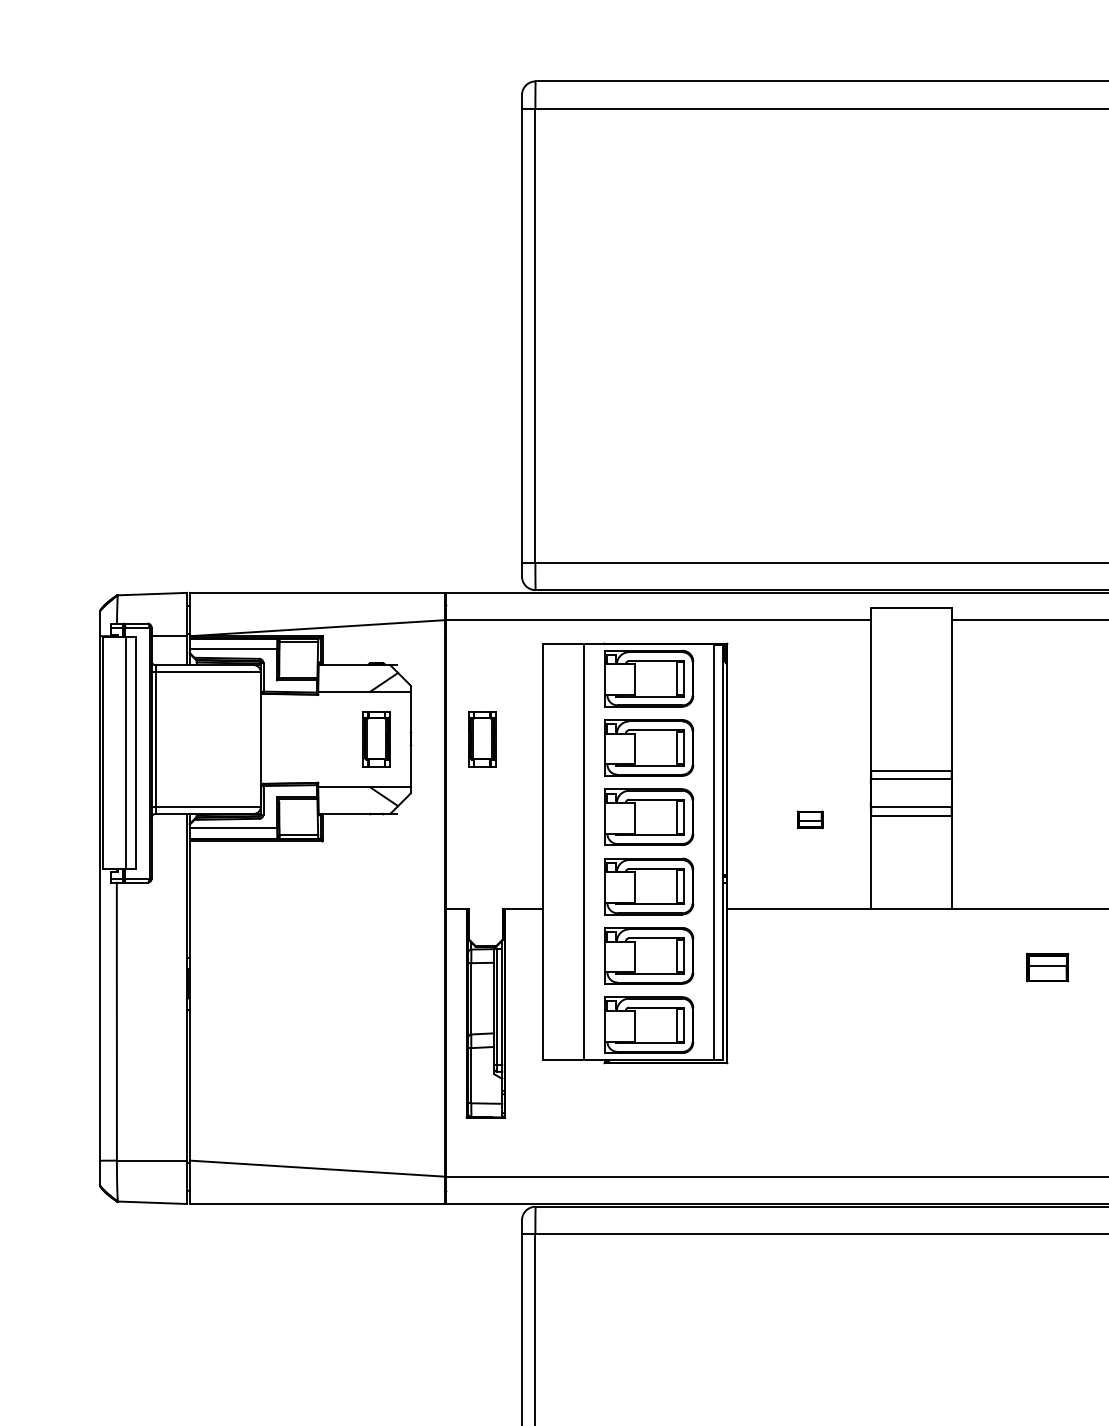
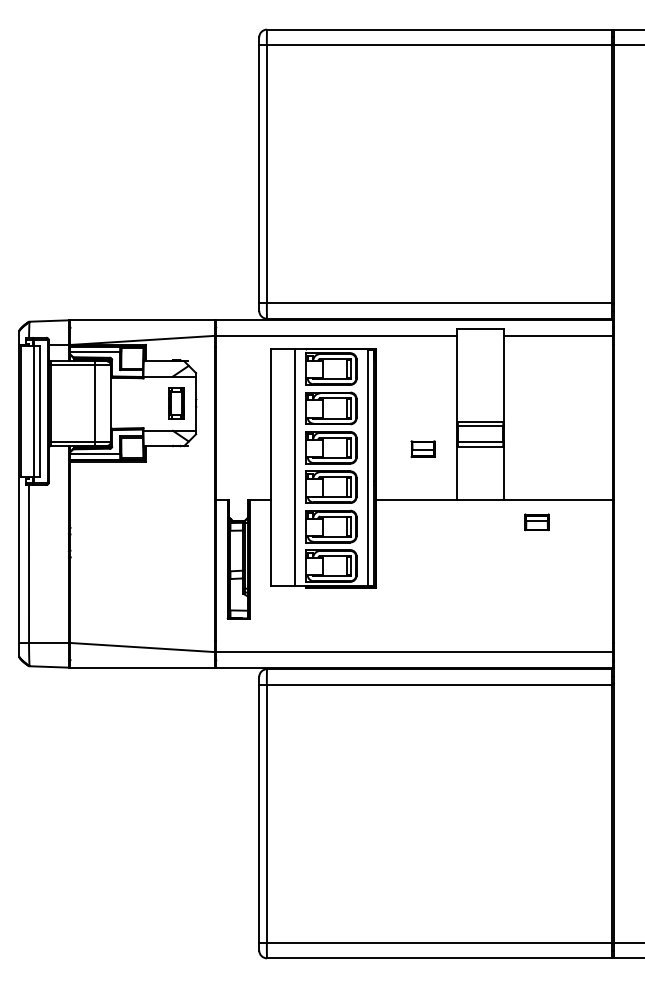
line: (233, 739) -> (95, 403), added
part: (481, 739) -> (236, 403), removed
part: (809, 820) -> (422, 449), size x1.67
part: (1046, 967) -> (536, 522), moved

